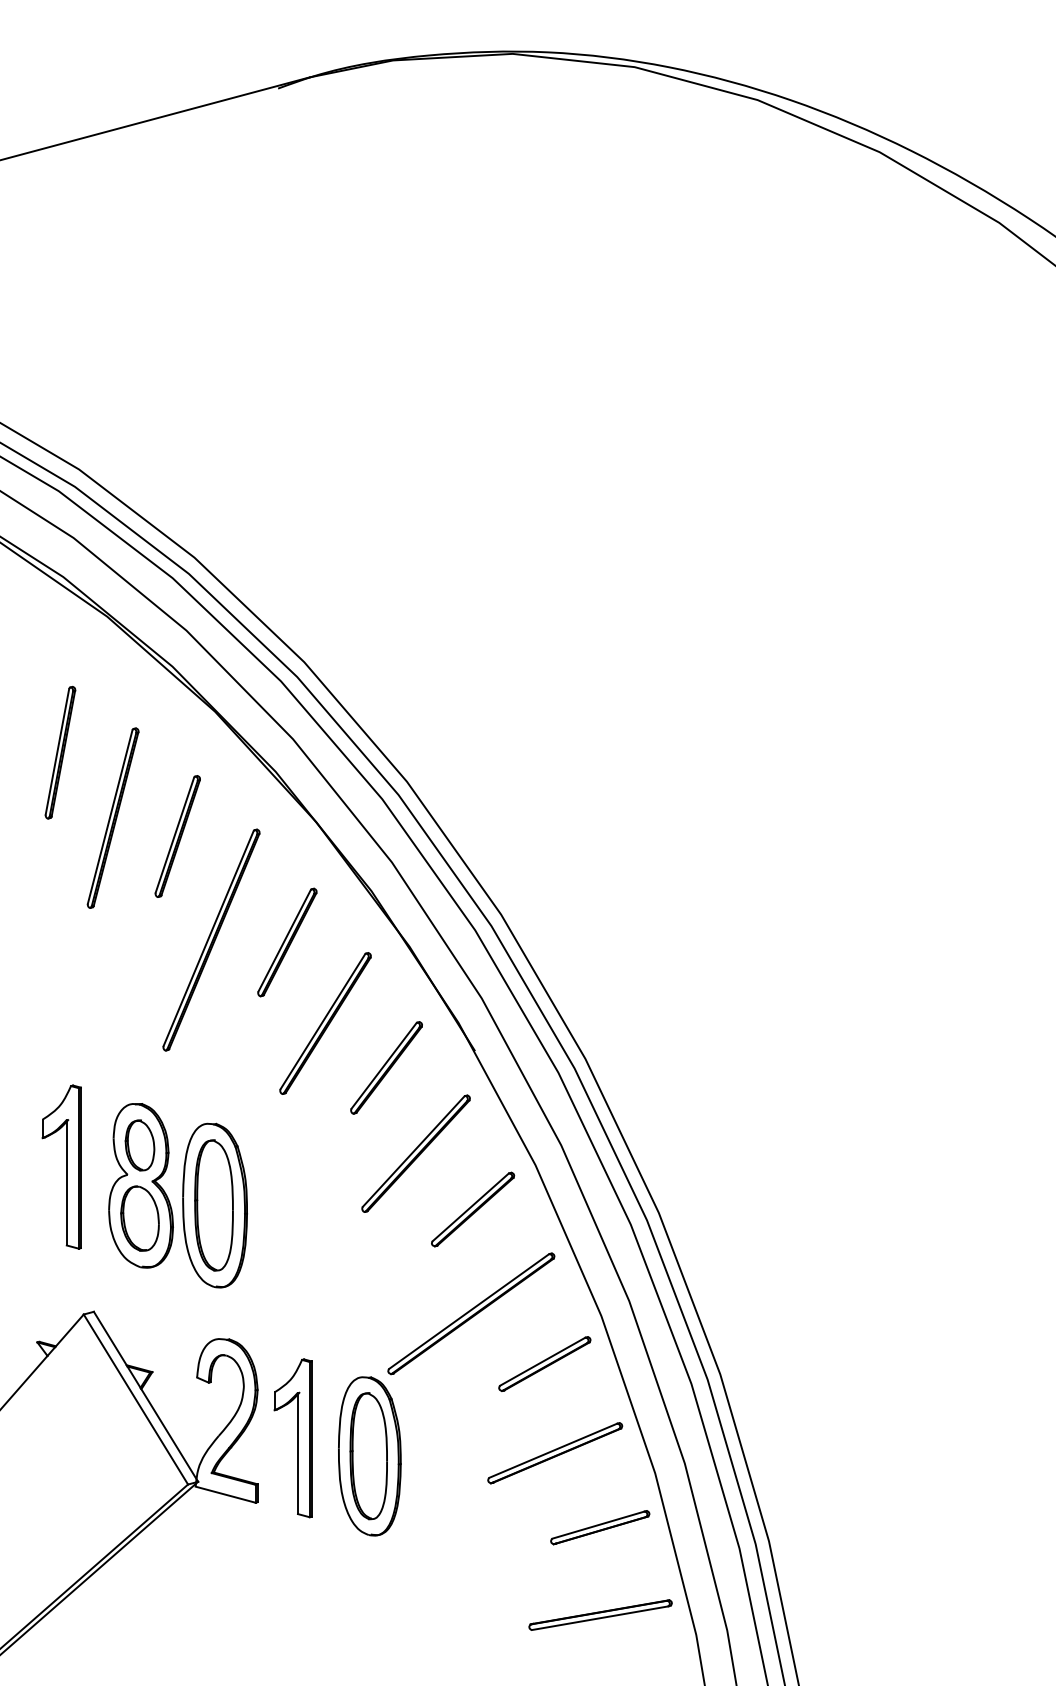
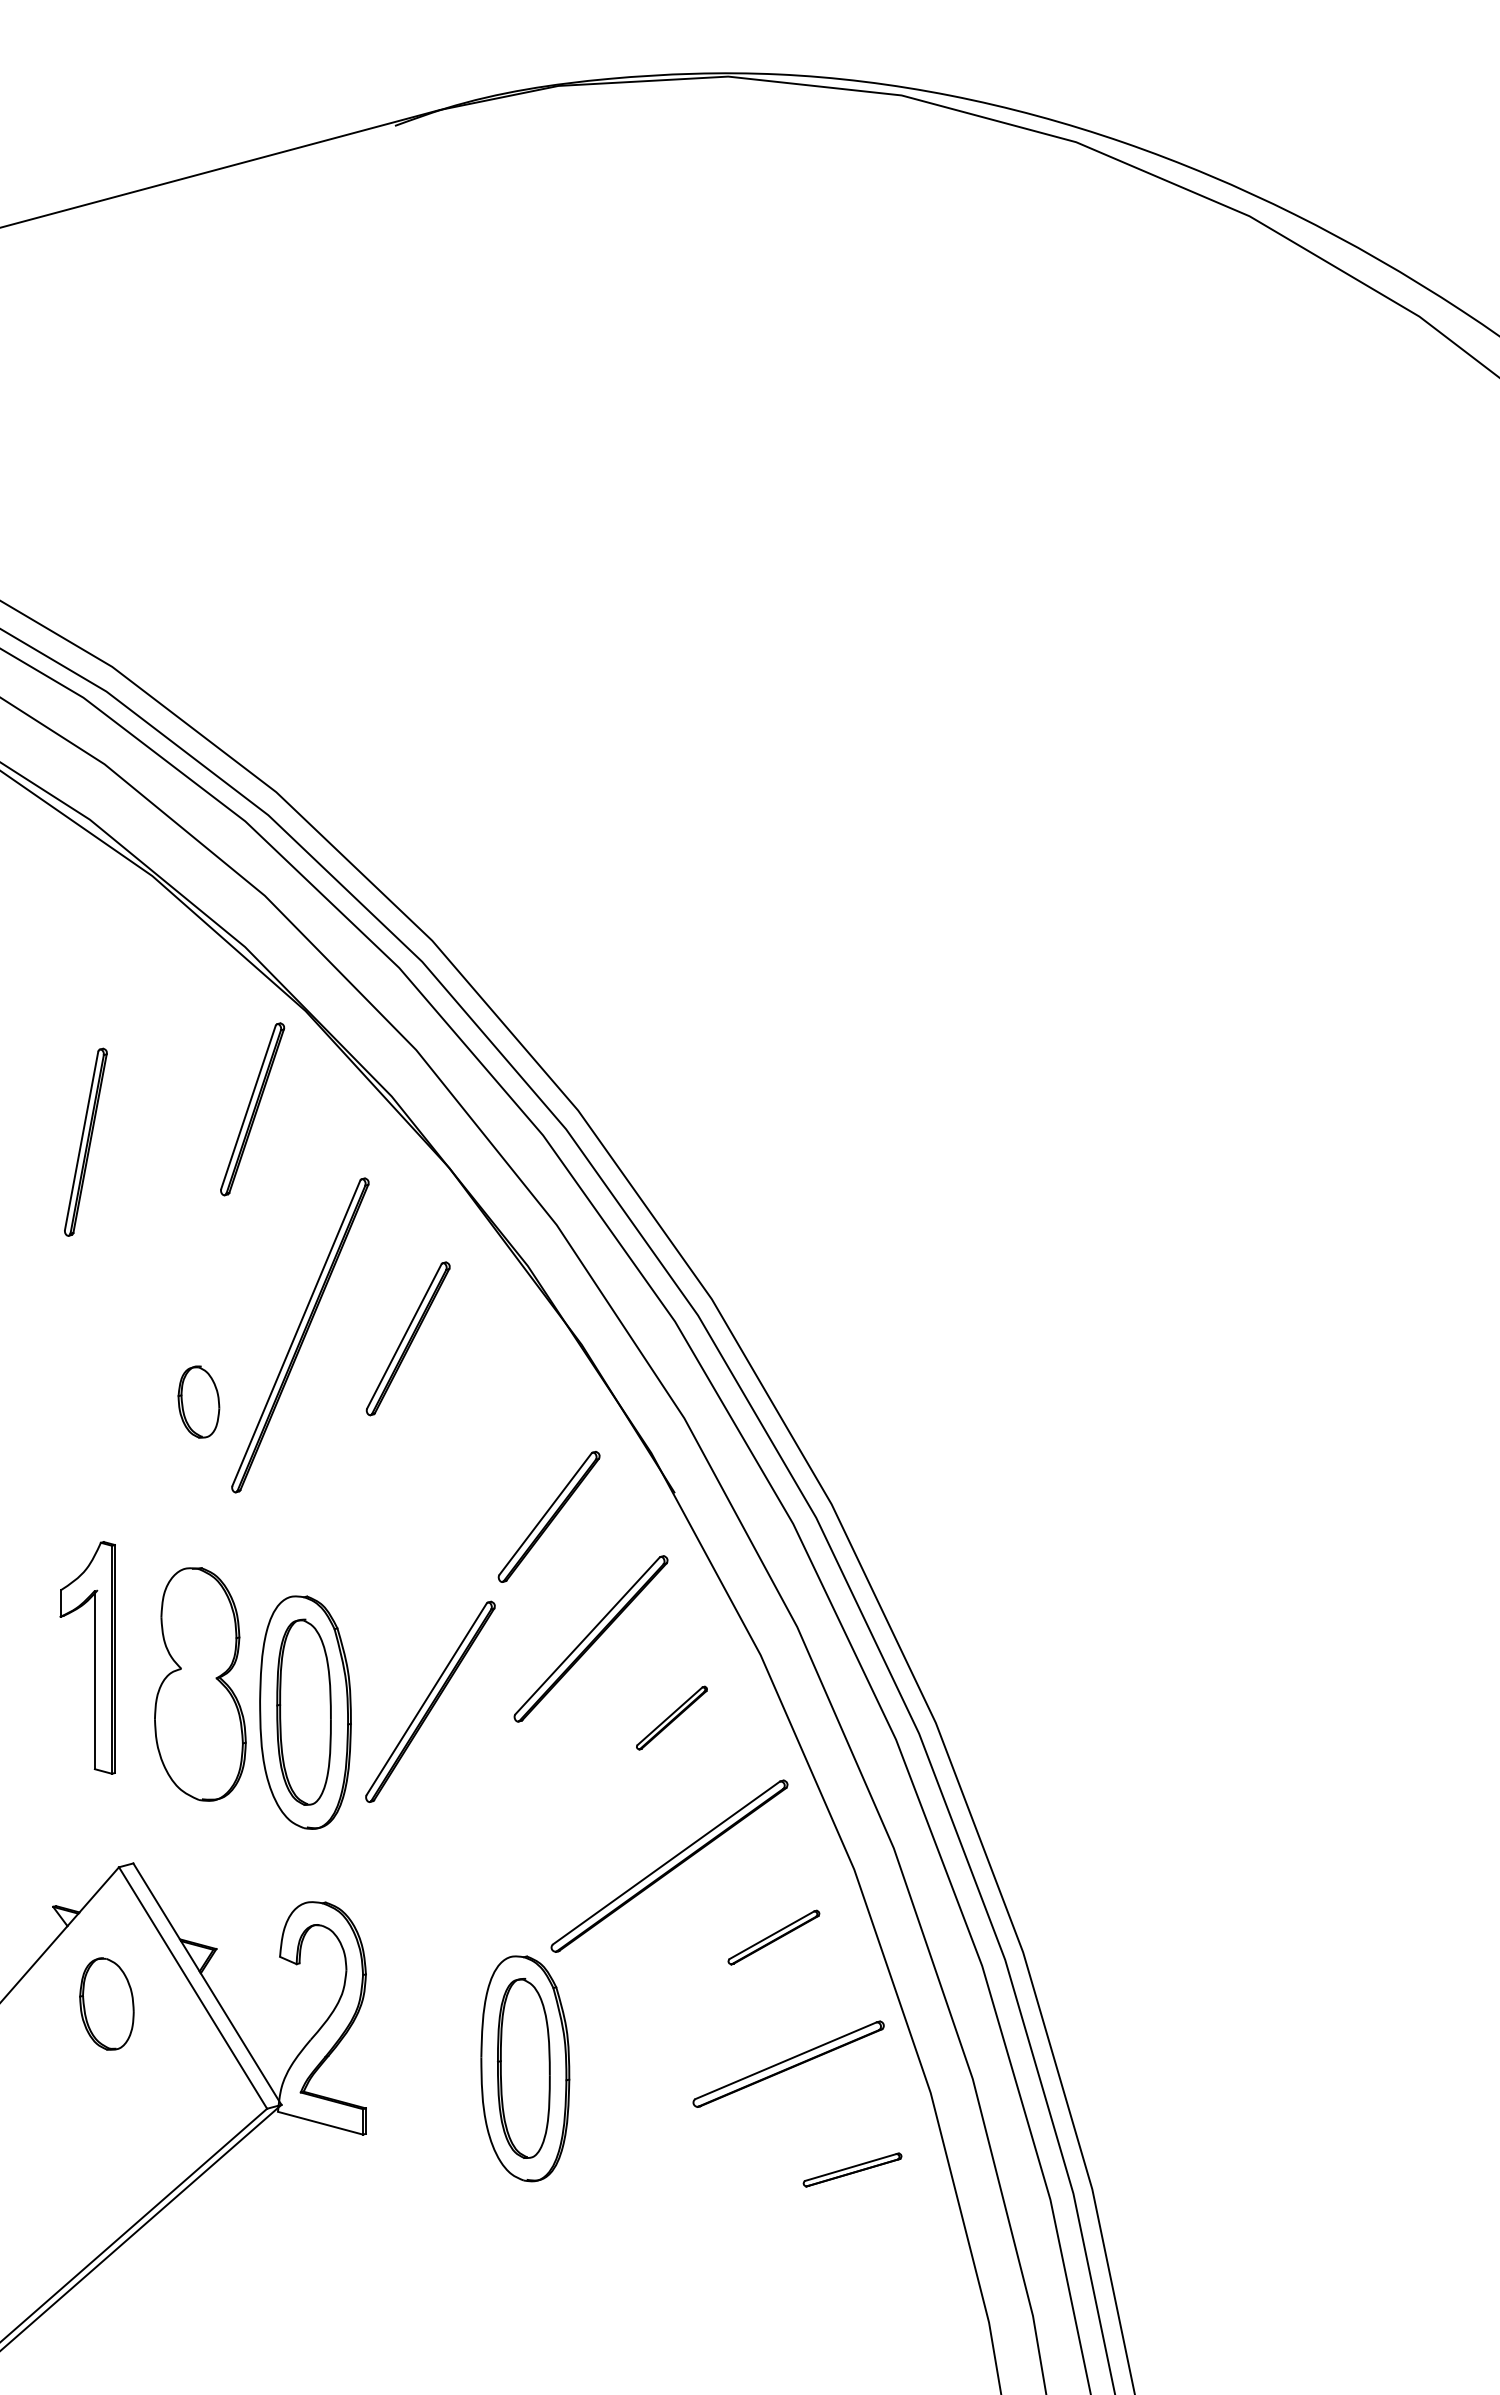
part: (60, 752) -> (85, 1141), moved
part: (112, 817) -> (160, 1161), removed
part: (177, 836) -> (252, 1109), moved
part: (325, 1023) -> (430, 1701), moved
part: (139, 1145) -> (198, 1401), moved
part: (472, 1209) -> (671, 1717), size x0.6
part: (139, 1218) -> (106, 2003), moved
part: (544, 1363) -> (773, 1937), size x0.7
part: (293, 1438) -> (416, 2043), removed
part: (600, 1527) -> (852, 2169), size x0.7
part: (600, 1615) -> (853, 2294), removed

